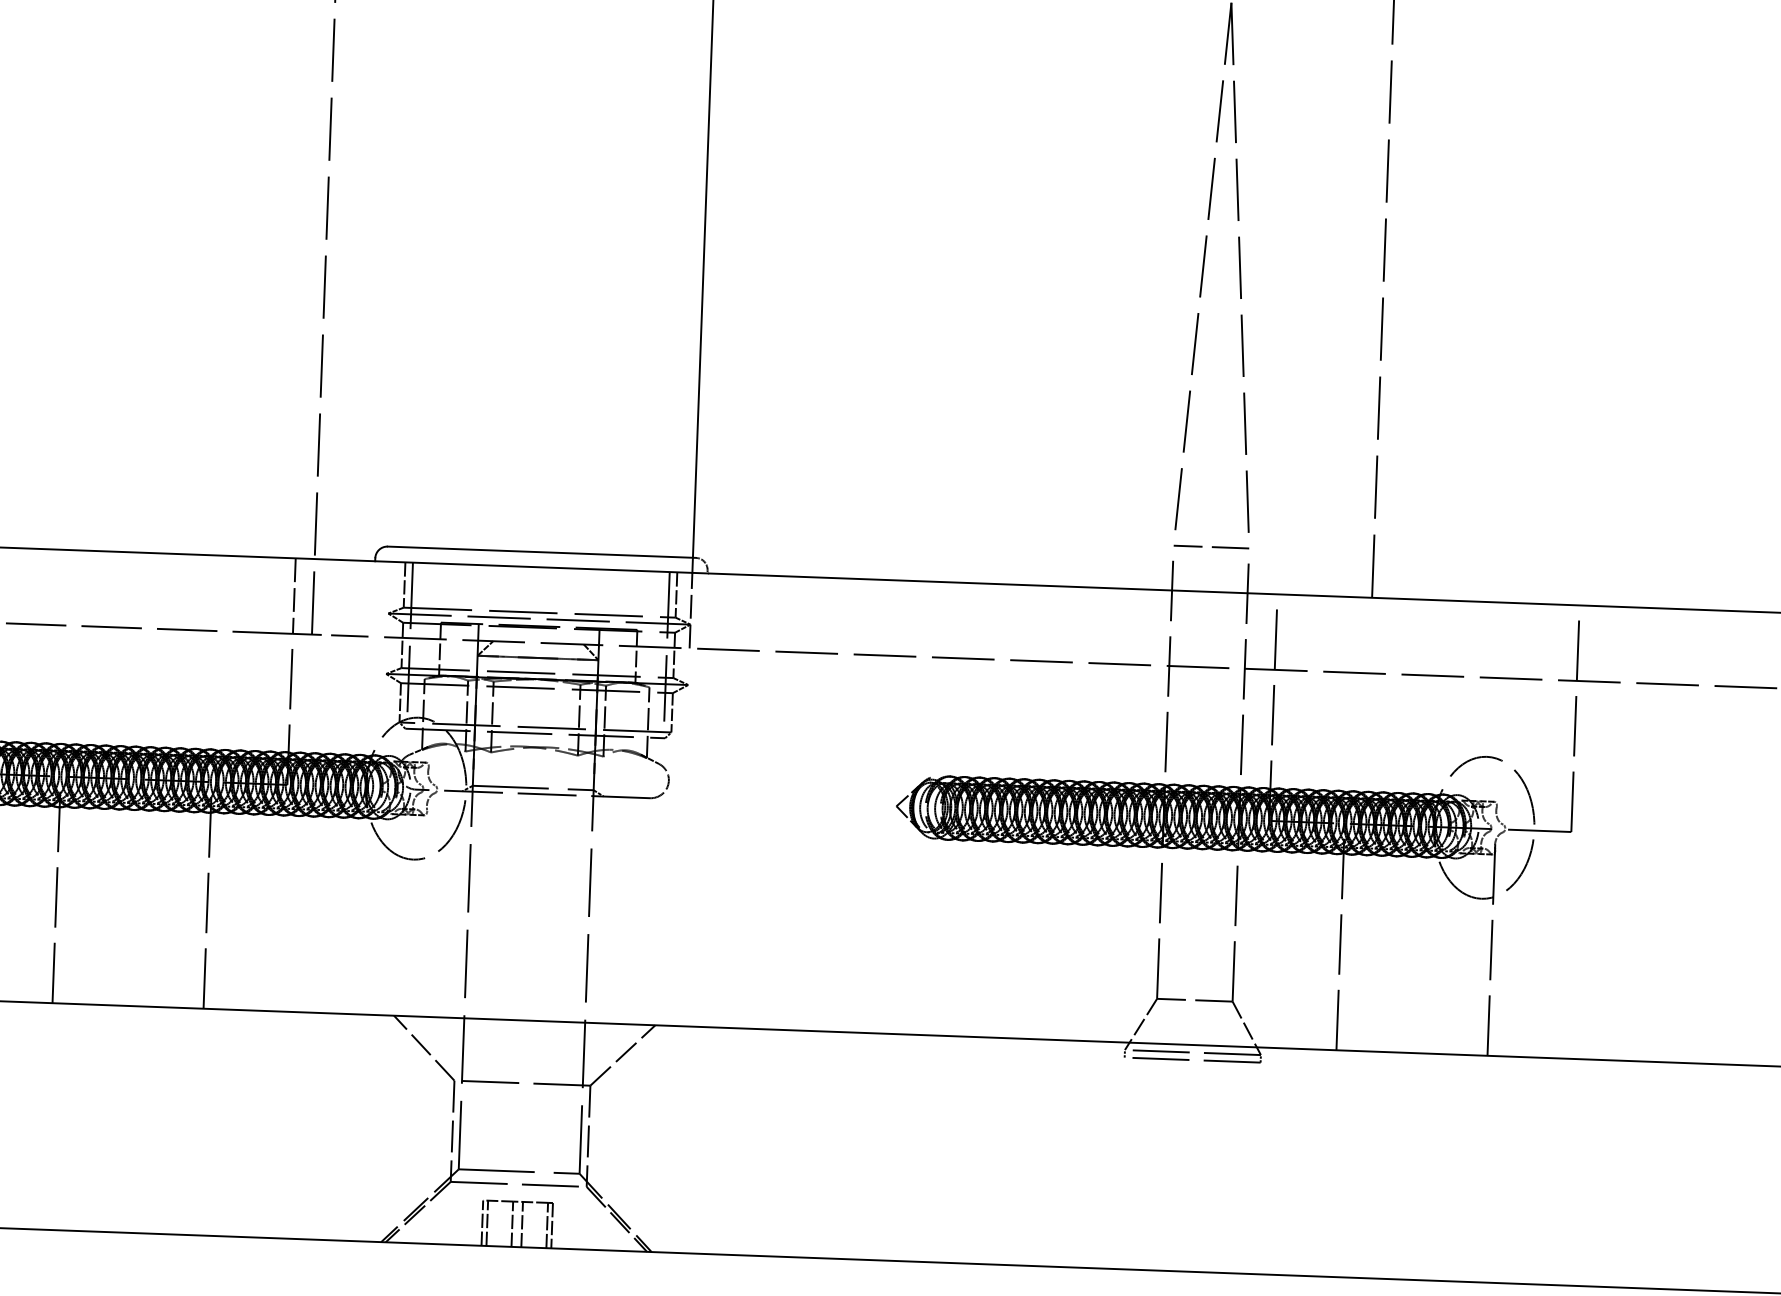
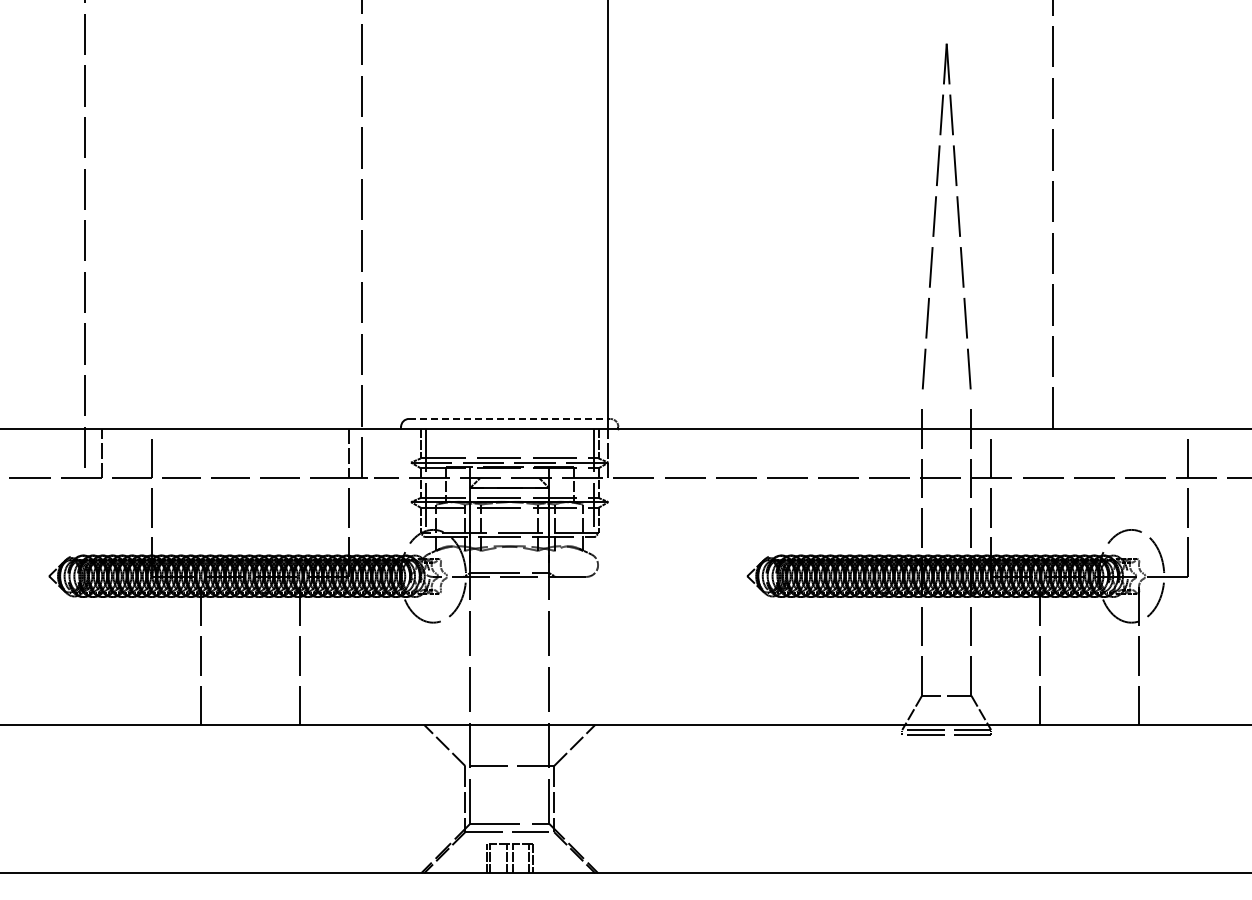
line: (1211, 546) -> (946, 399), removed
line: (540, 551) -> (508, 418), solid -> dashed

